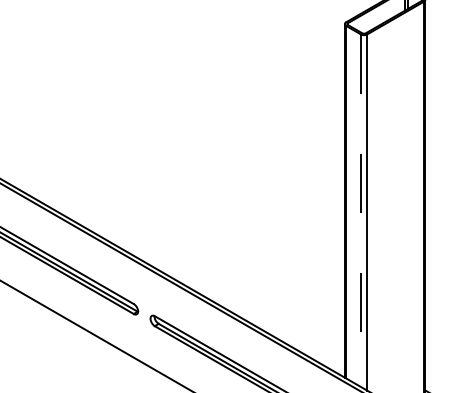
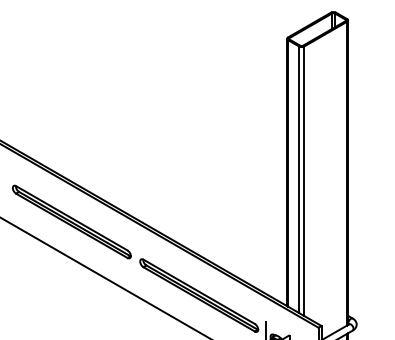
line: (361, 211) -> (299, 180), dashed -> solid

